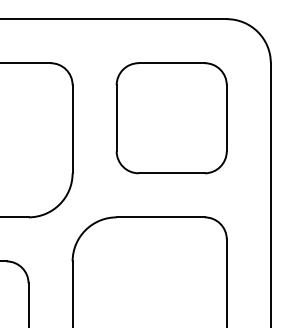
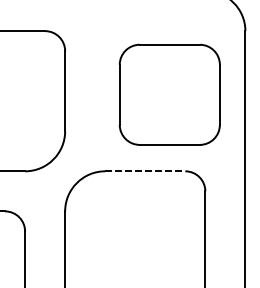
part: (171, 118) -> (169, 95), moved
line: (161, 217) -> (145, 171), solid -> dashed

